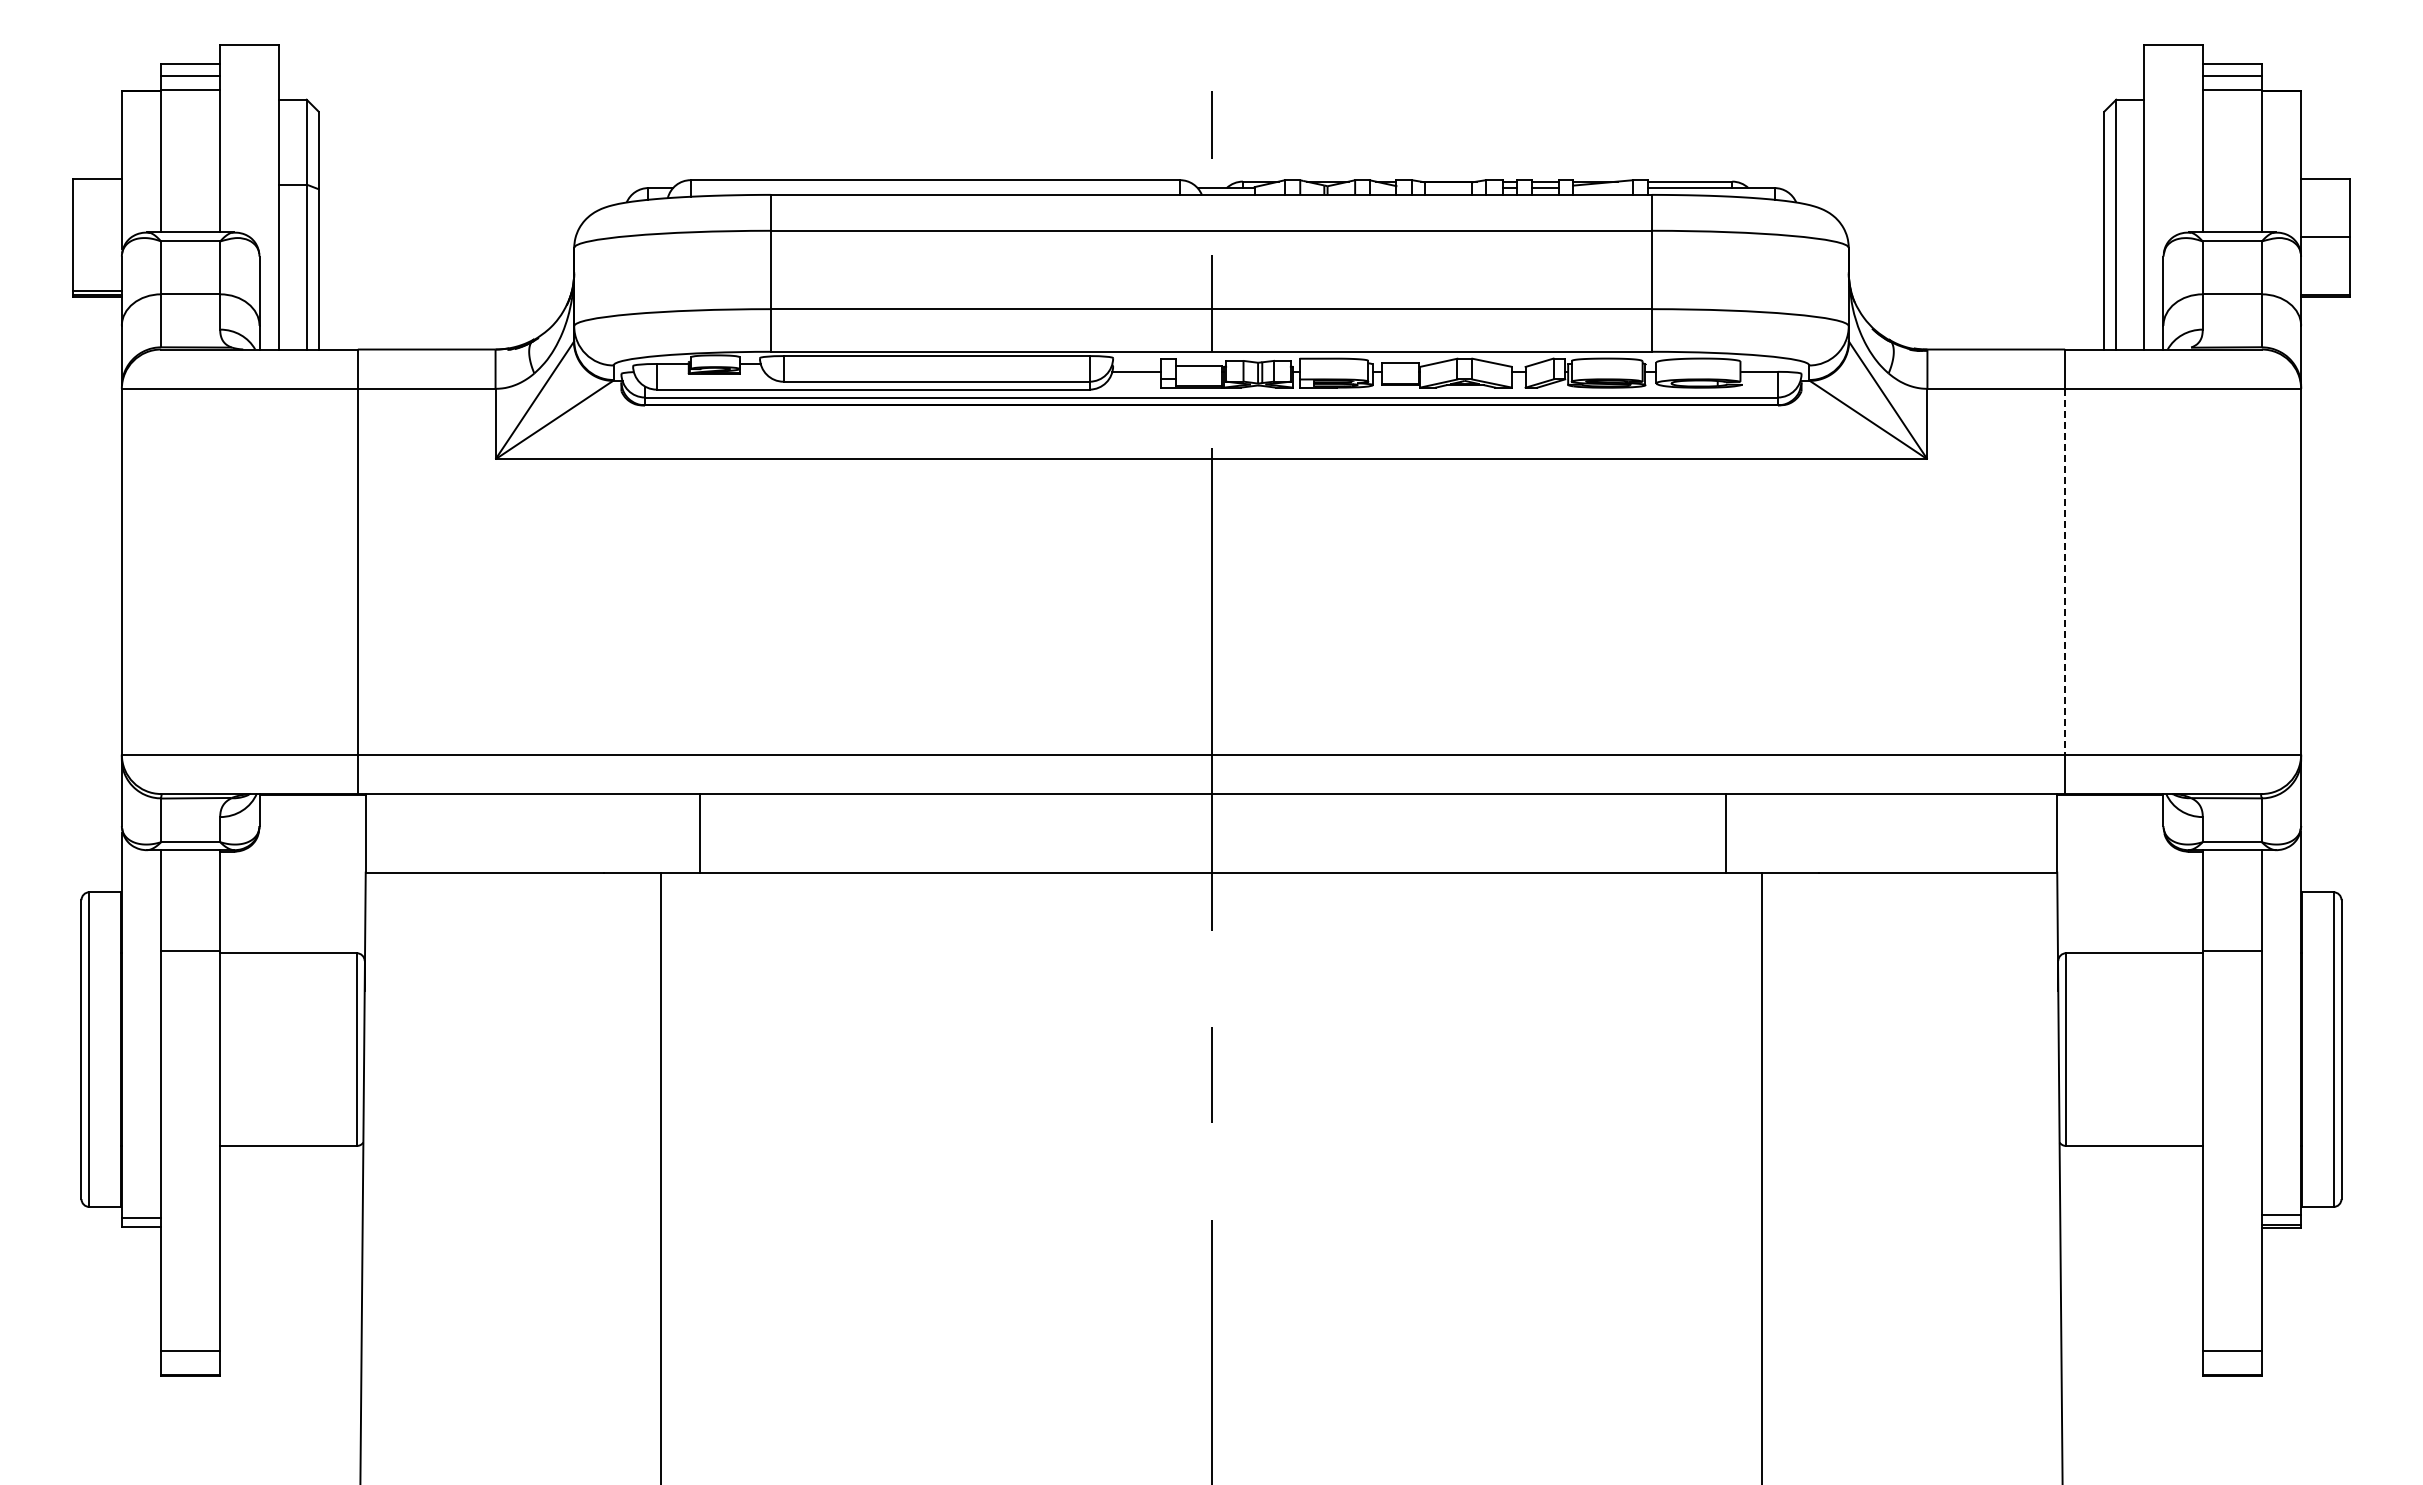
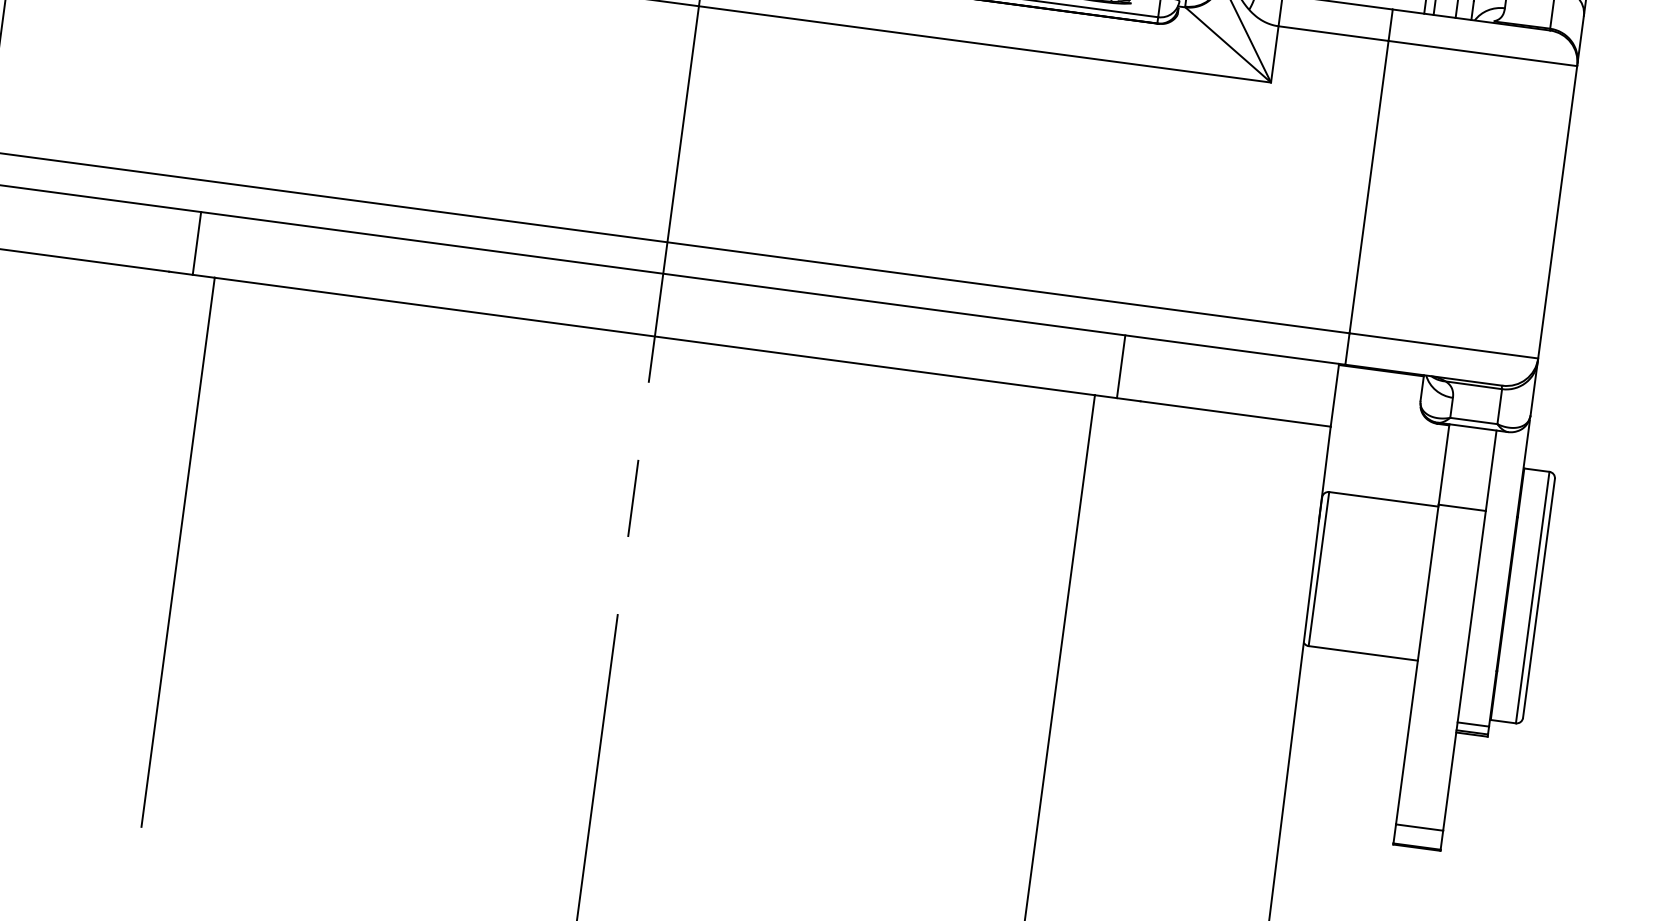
line: (2065, 571) -> (1369, 186), dashed -> solid
line: (700, 833) -> (197, 243), moved
line: (1725, 833) -> (1120, 366), moved

